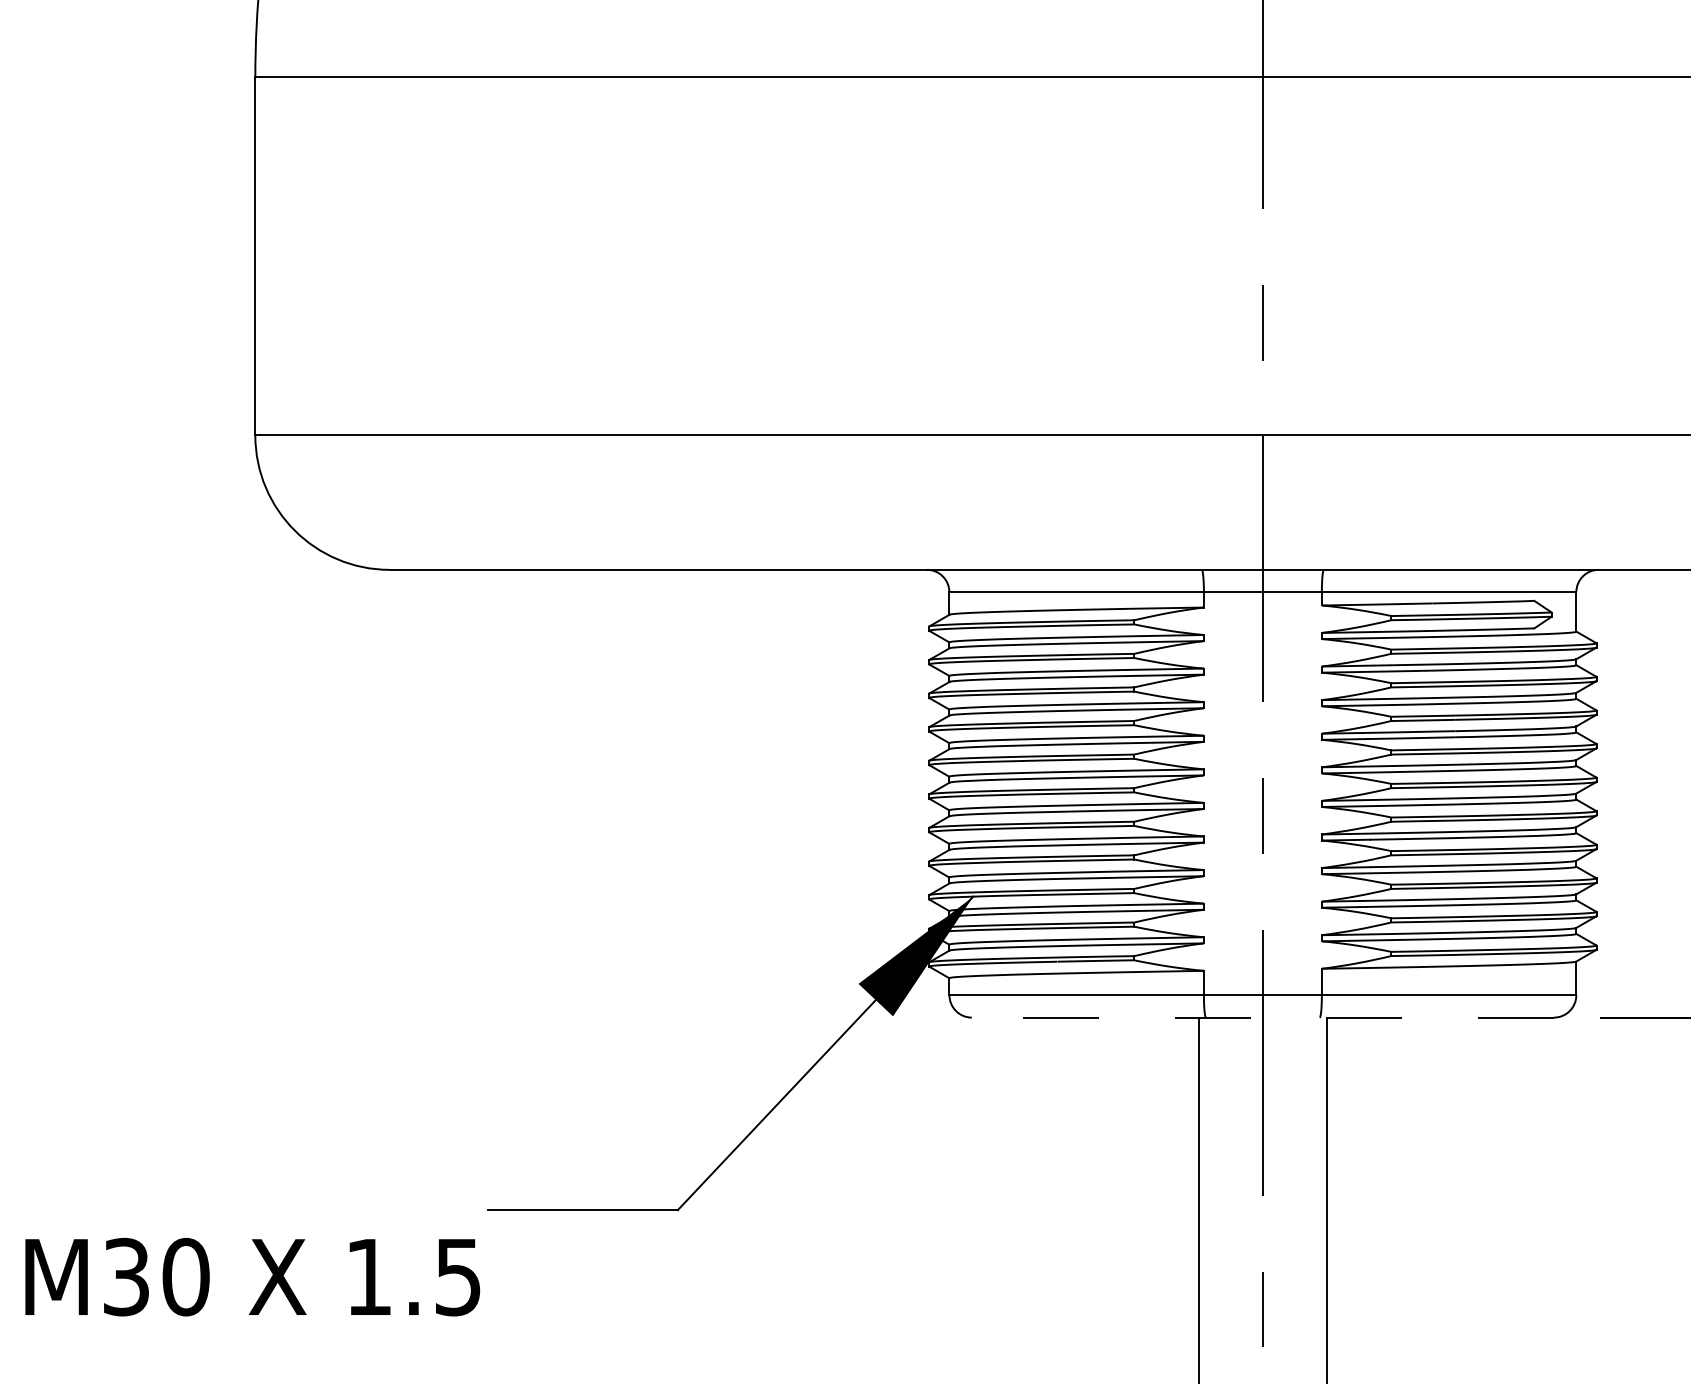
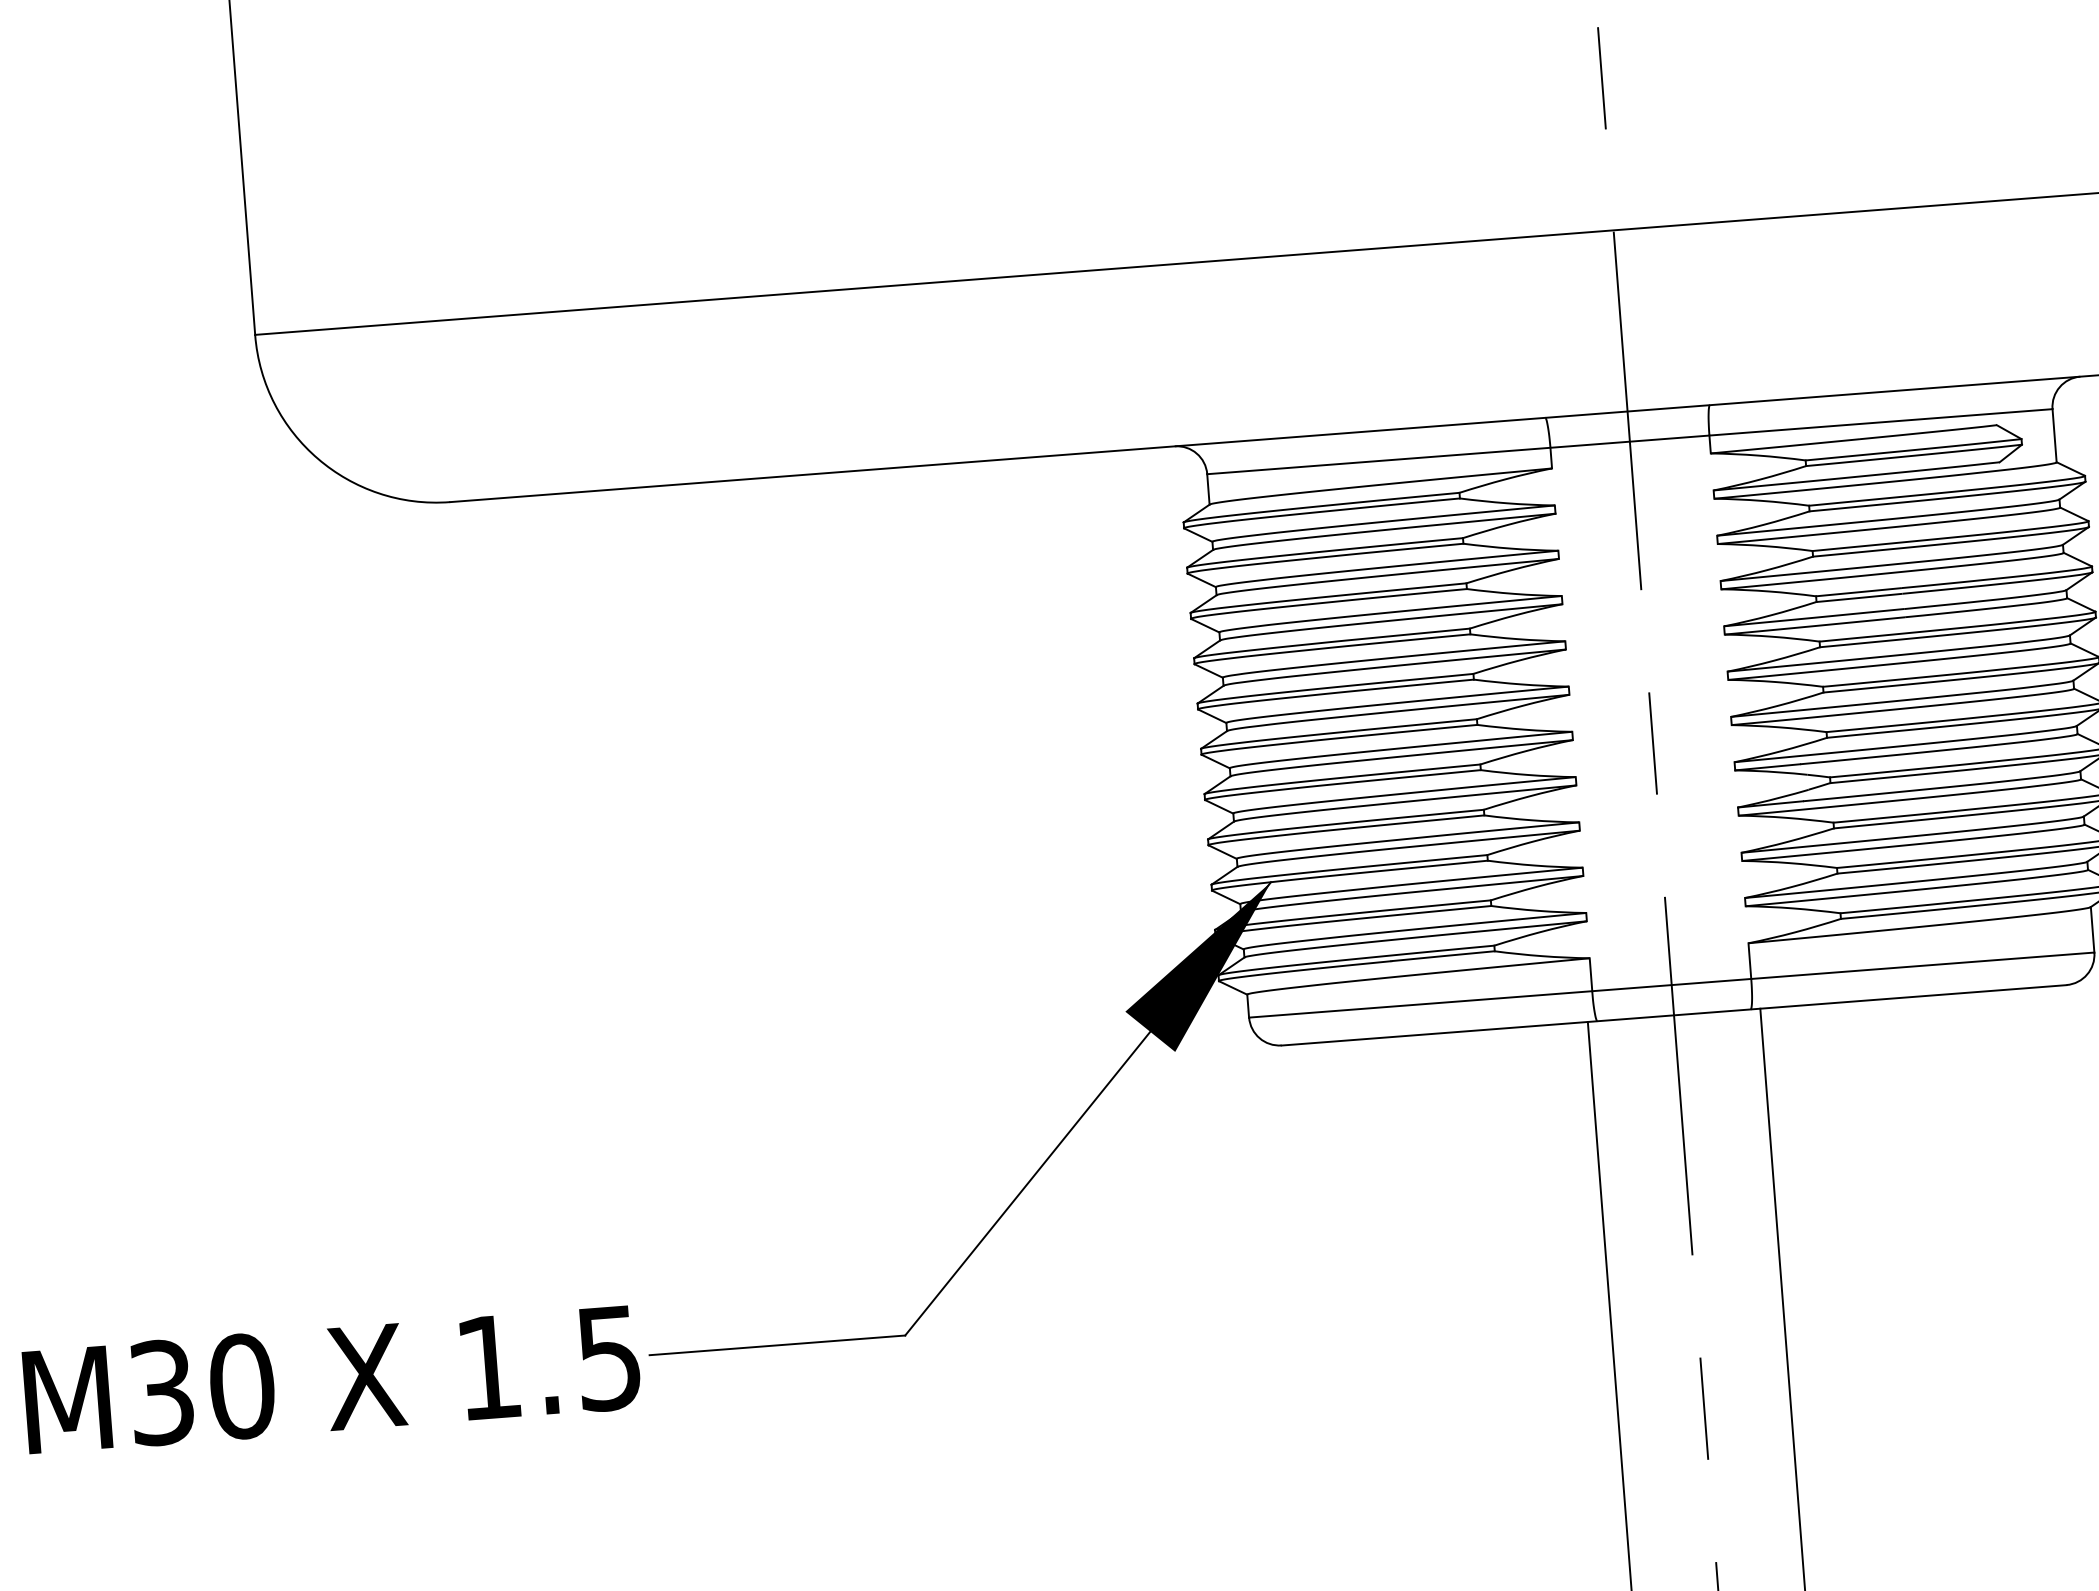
line: (1262, 1017) -> (1673, 1015), dashed -> solid
text: (252, 1276) -> (331, 1378), moved

